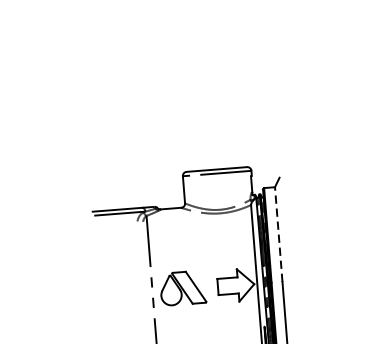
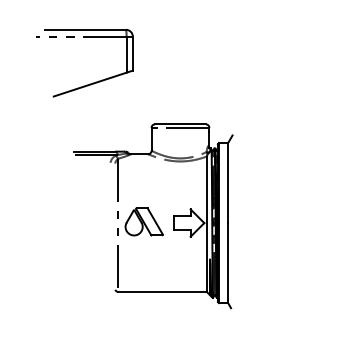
part: (108, 128) -> (92, 82), added
line: (279, 235) -> (228, 183), dashed -> solid

